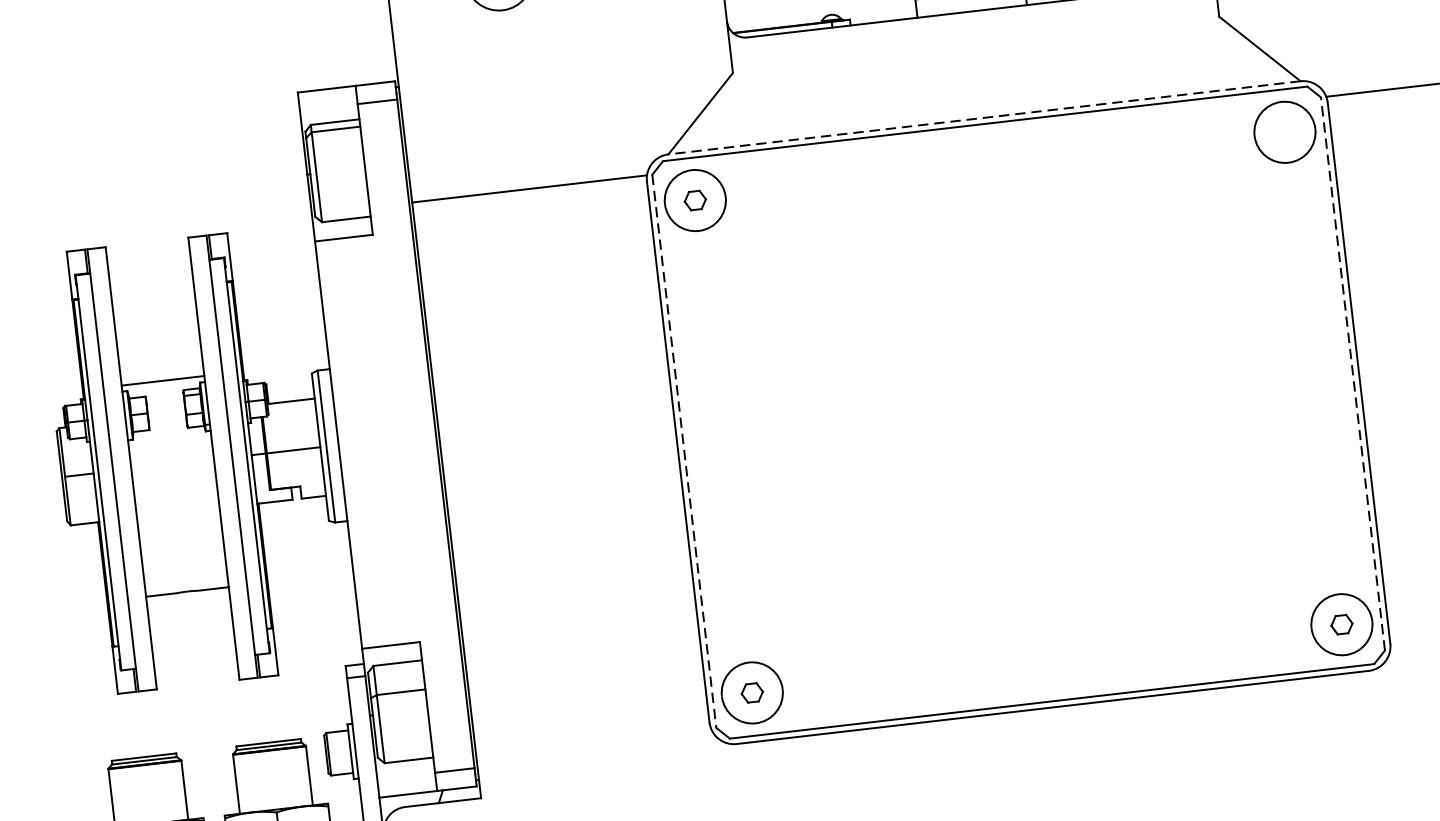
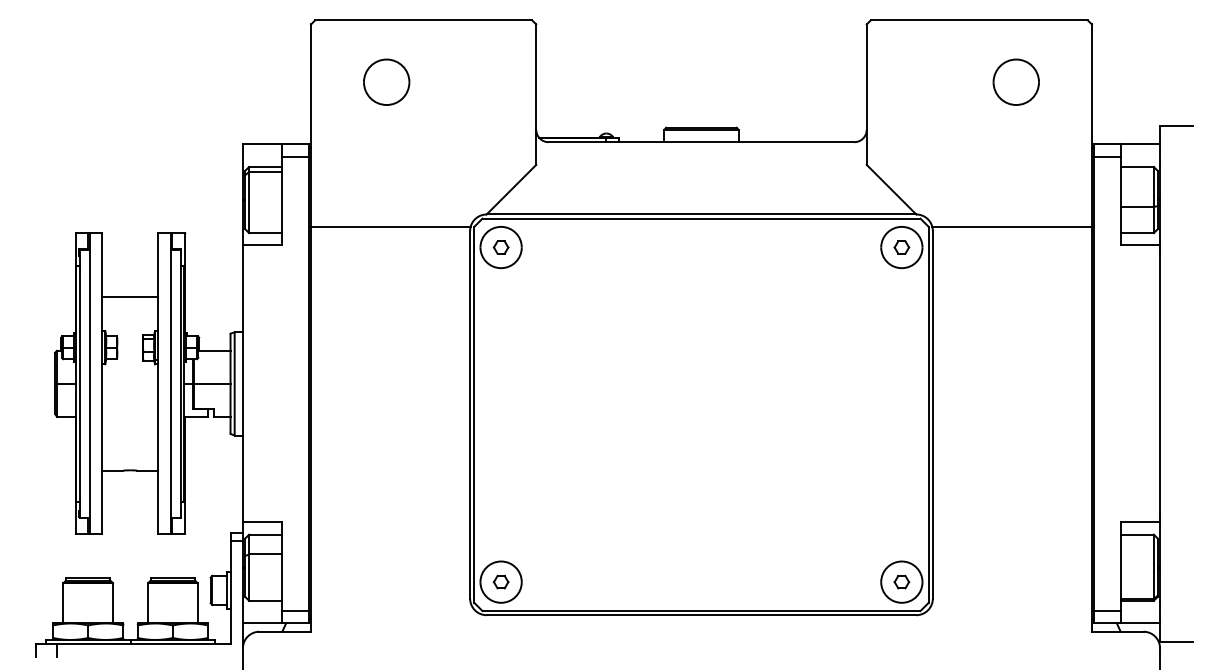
line: (984, 117) -> (701, 214), dashed -> solid
part: (1284, 132) -> (901, 247), added
line: (1352, 373) -> (928, 414), dashed -> solid
line: (163, 381) -> (130, 297), moved
line: (684, 450) -> (474, 414), dashed -> solid

